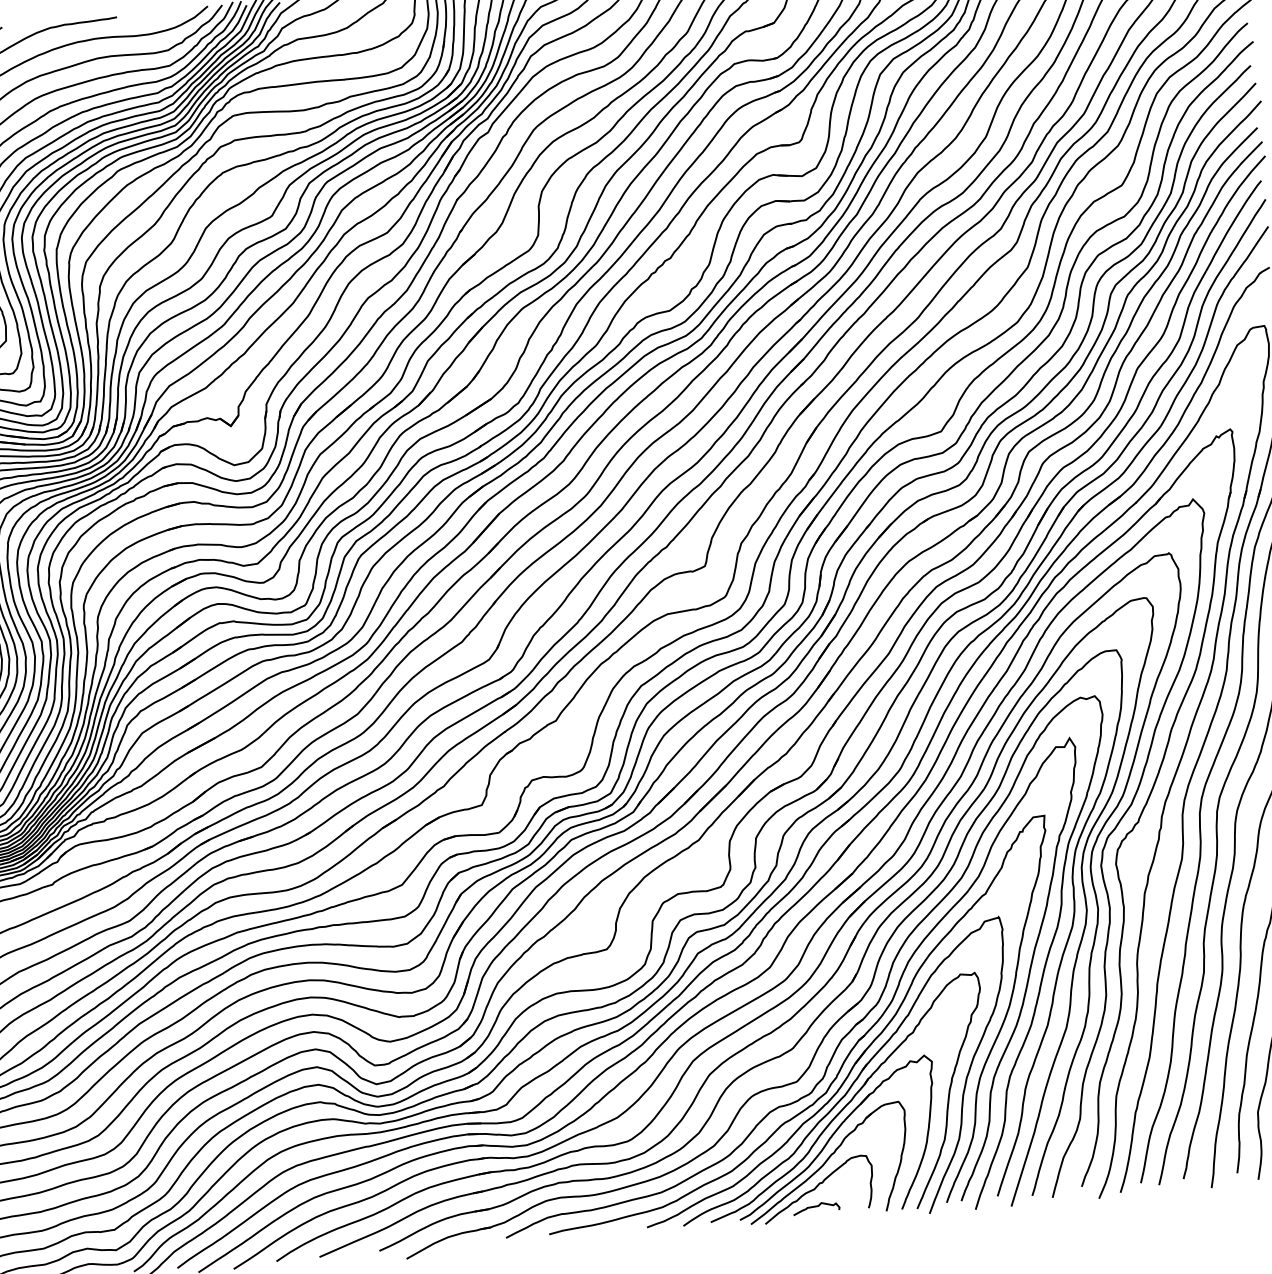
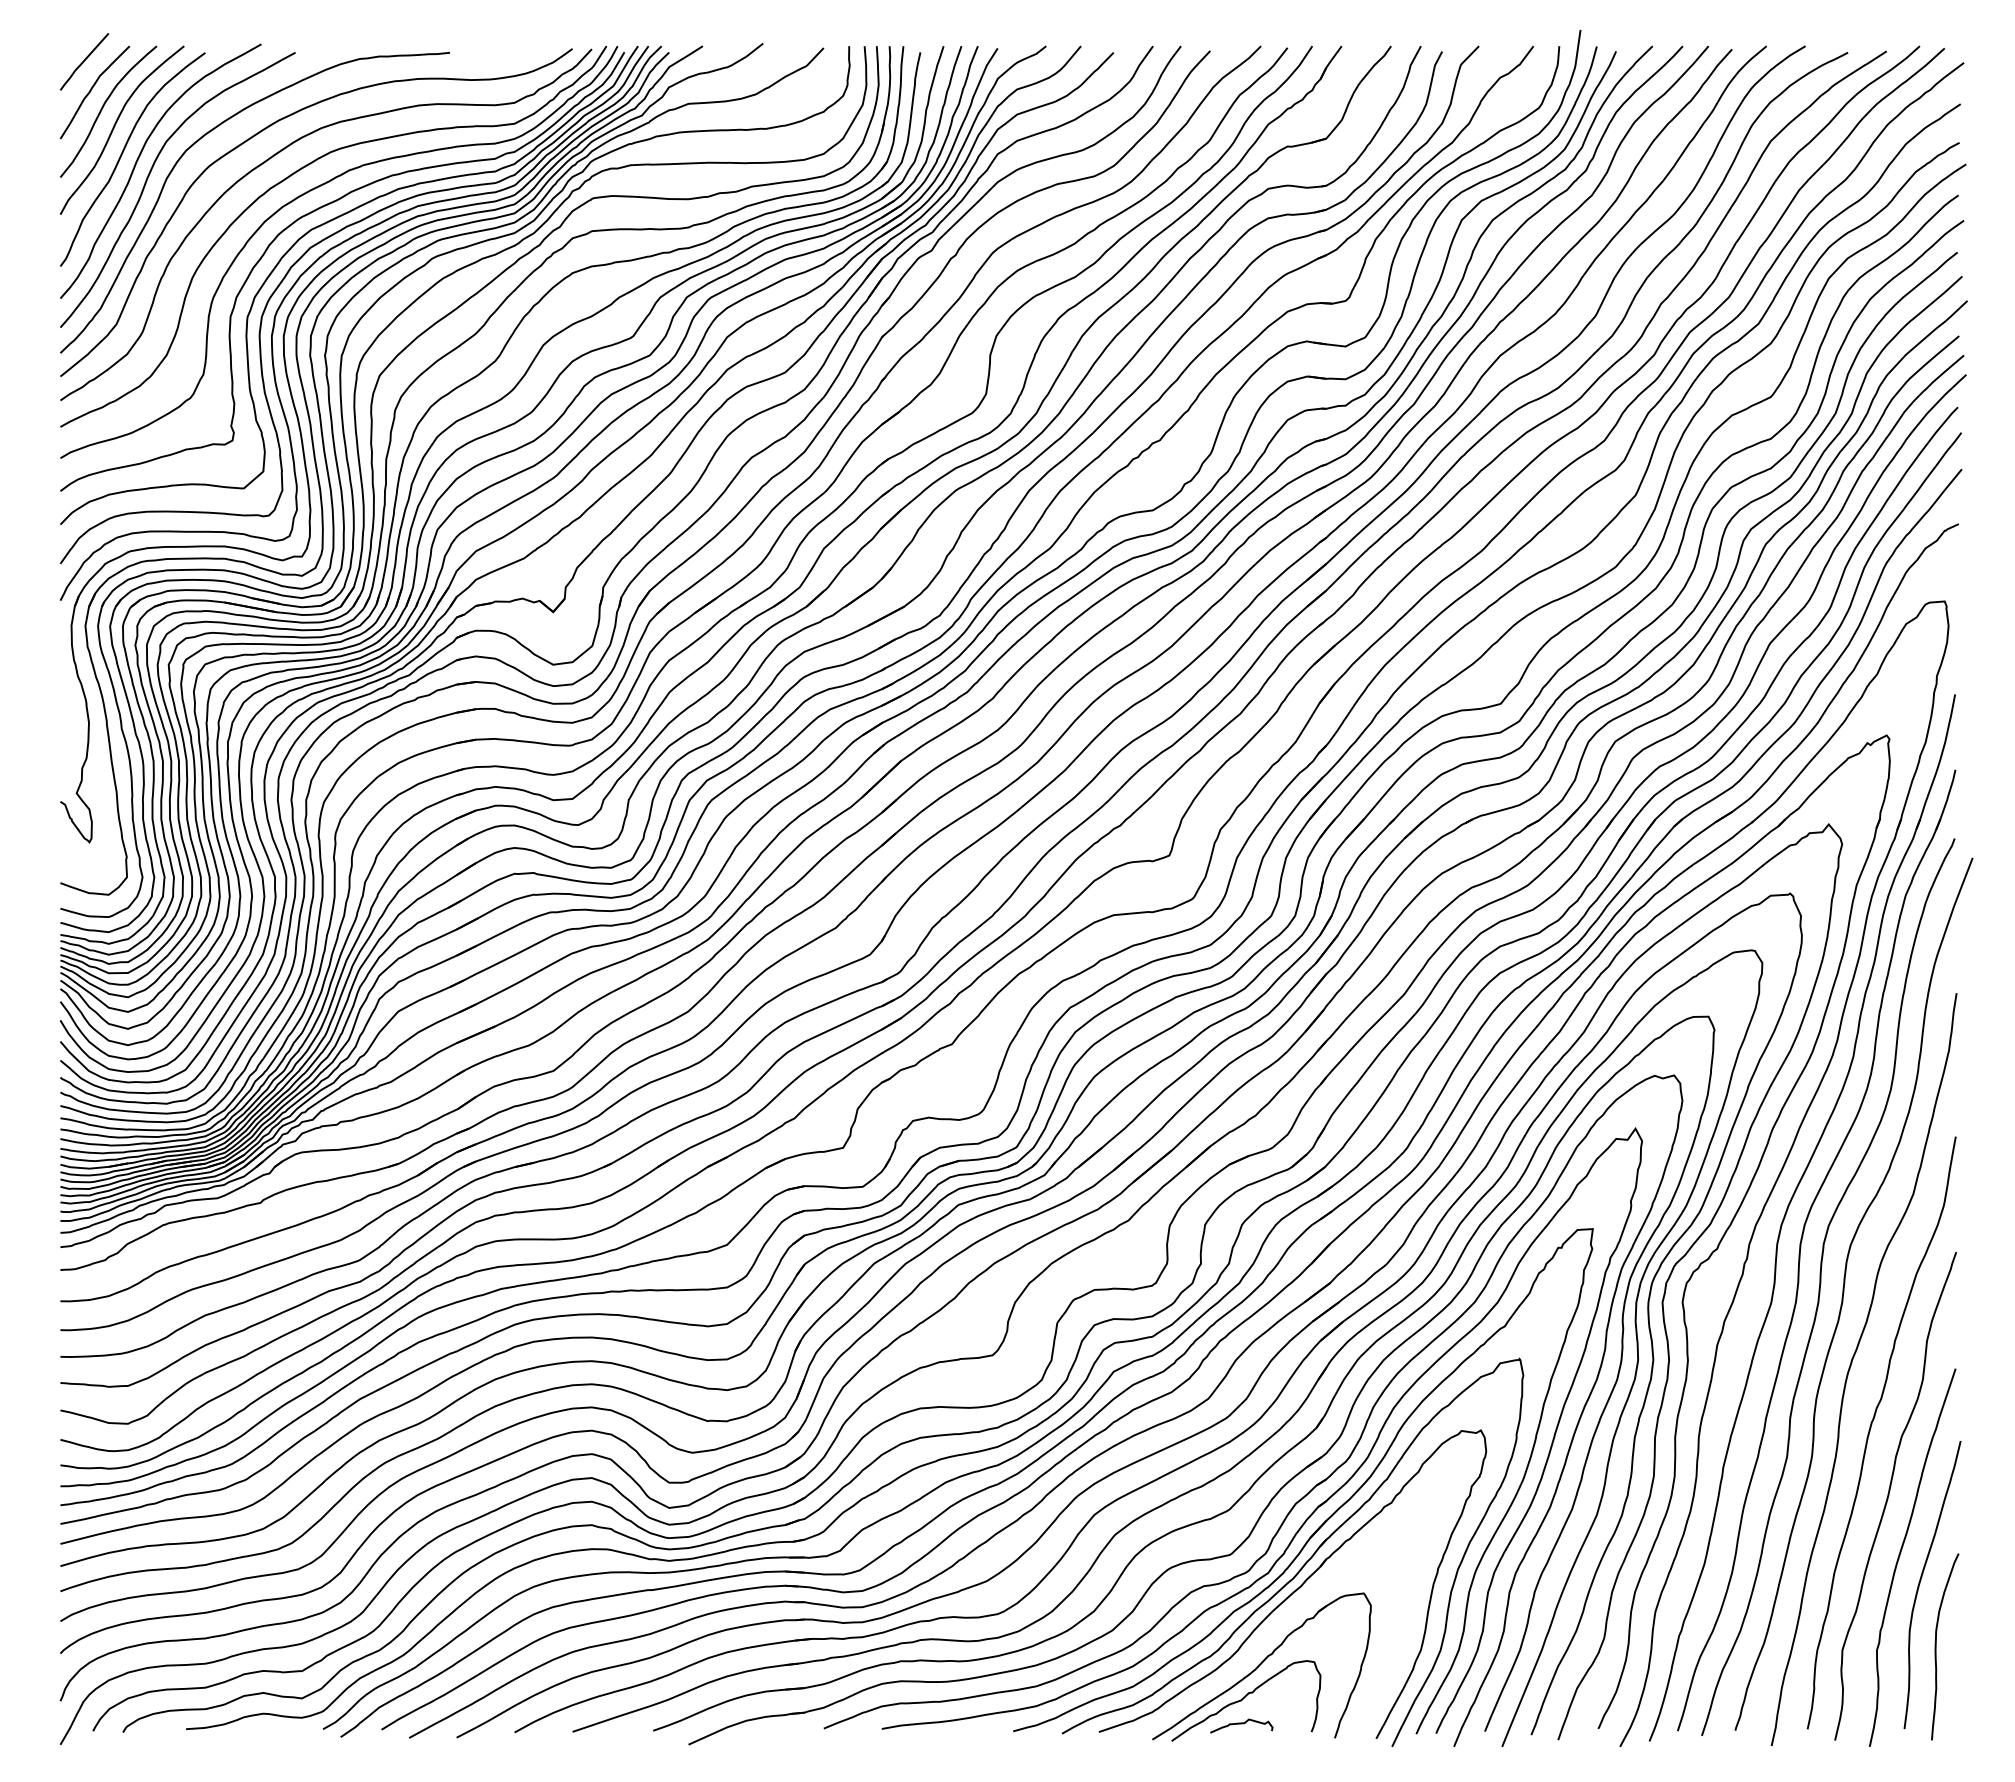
part: (836, 1138) -> (1276, 1635), removed

